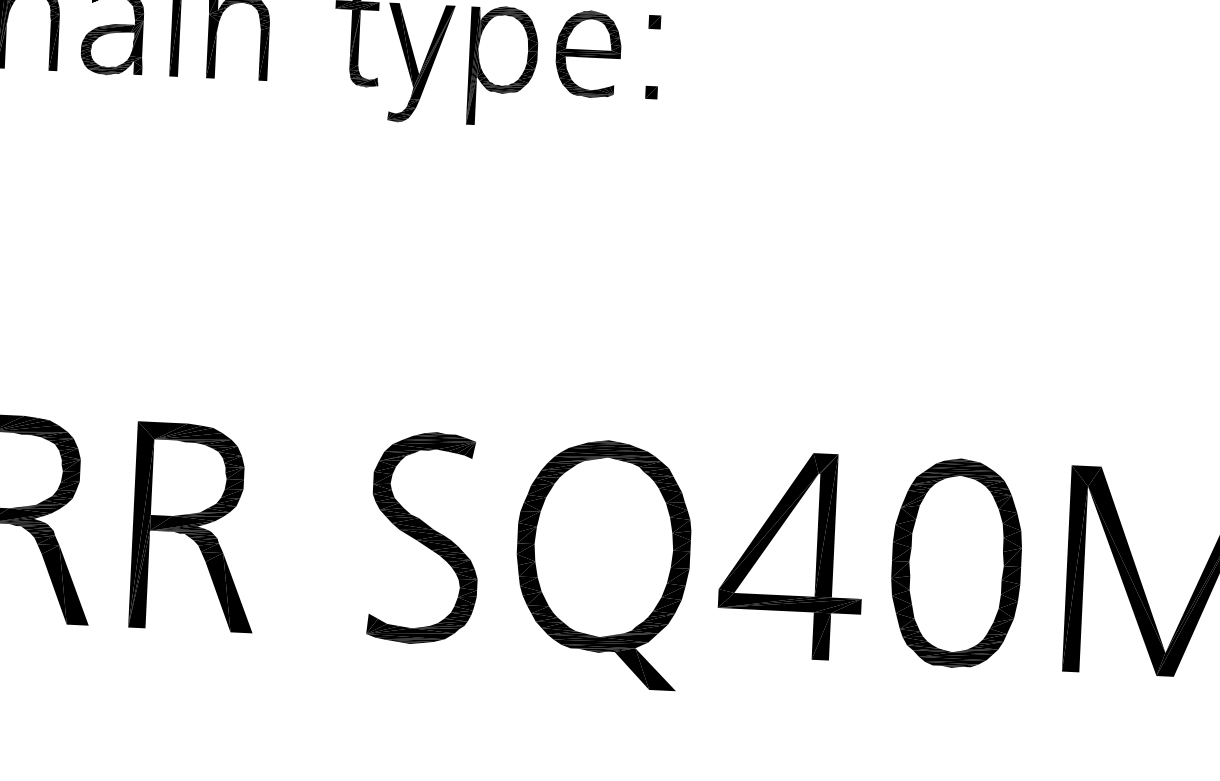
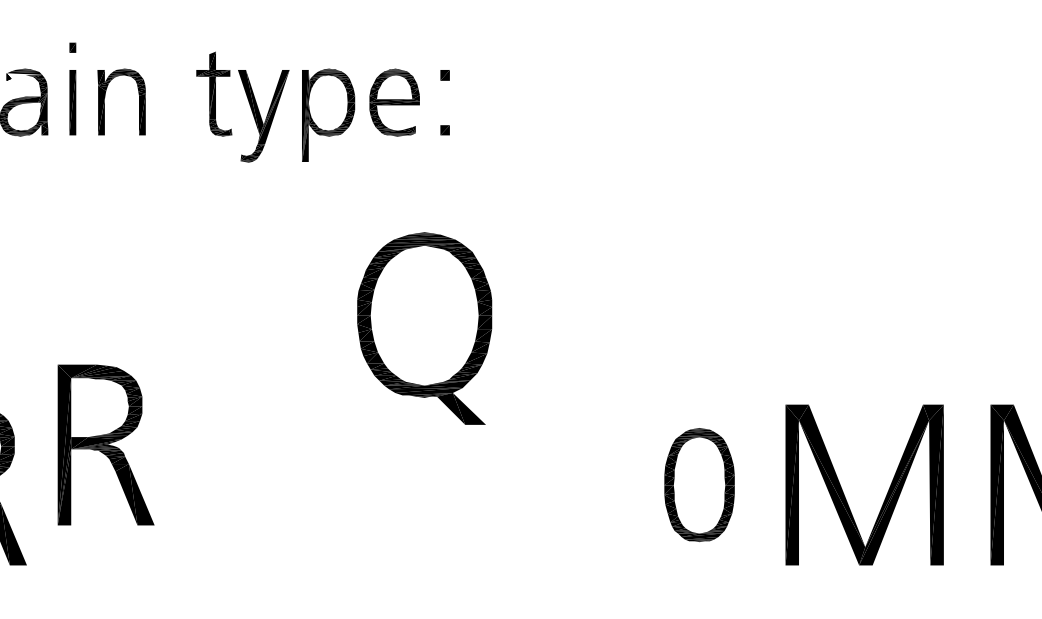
part: (194, 526) -> (105, 444), moved
part: (425, 537) -> (285, 484), removed
part: (792, 554) -> (571, 484), removed
part: (956, 562) -> (699, 484), size x0.7
part: (602, 563) -> (424, 328), moved

